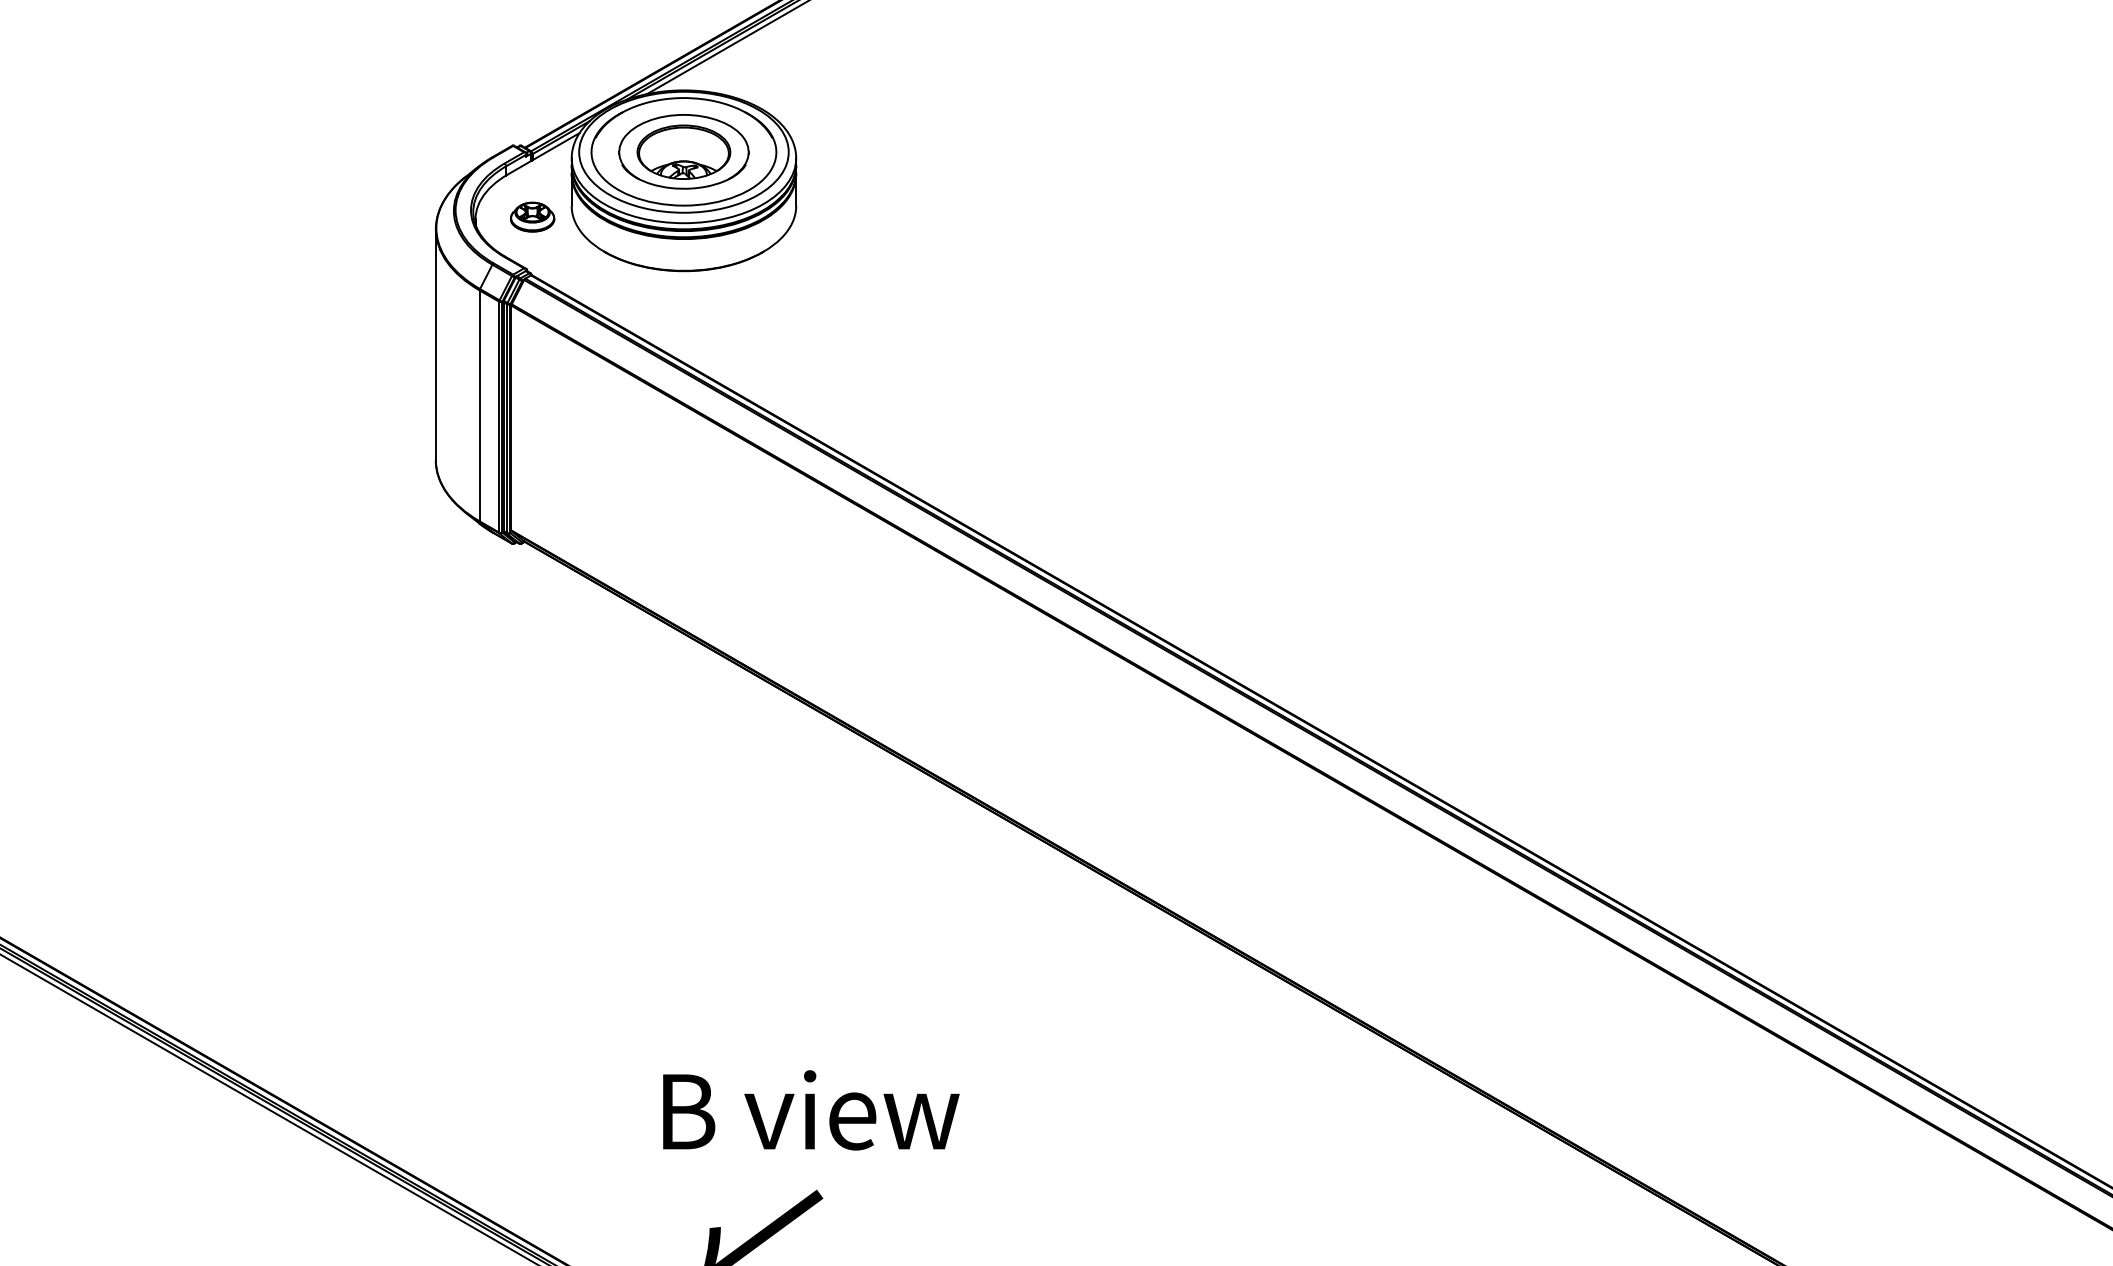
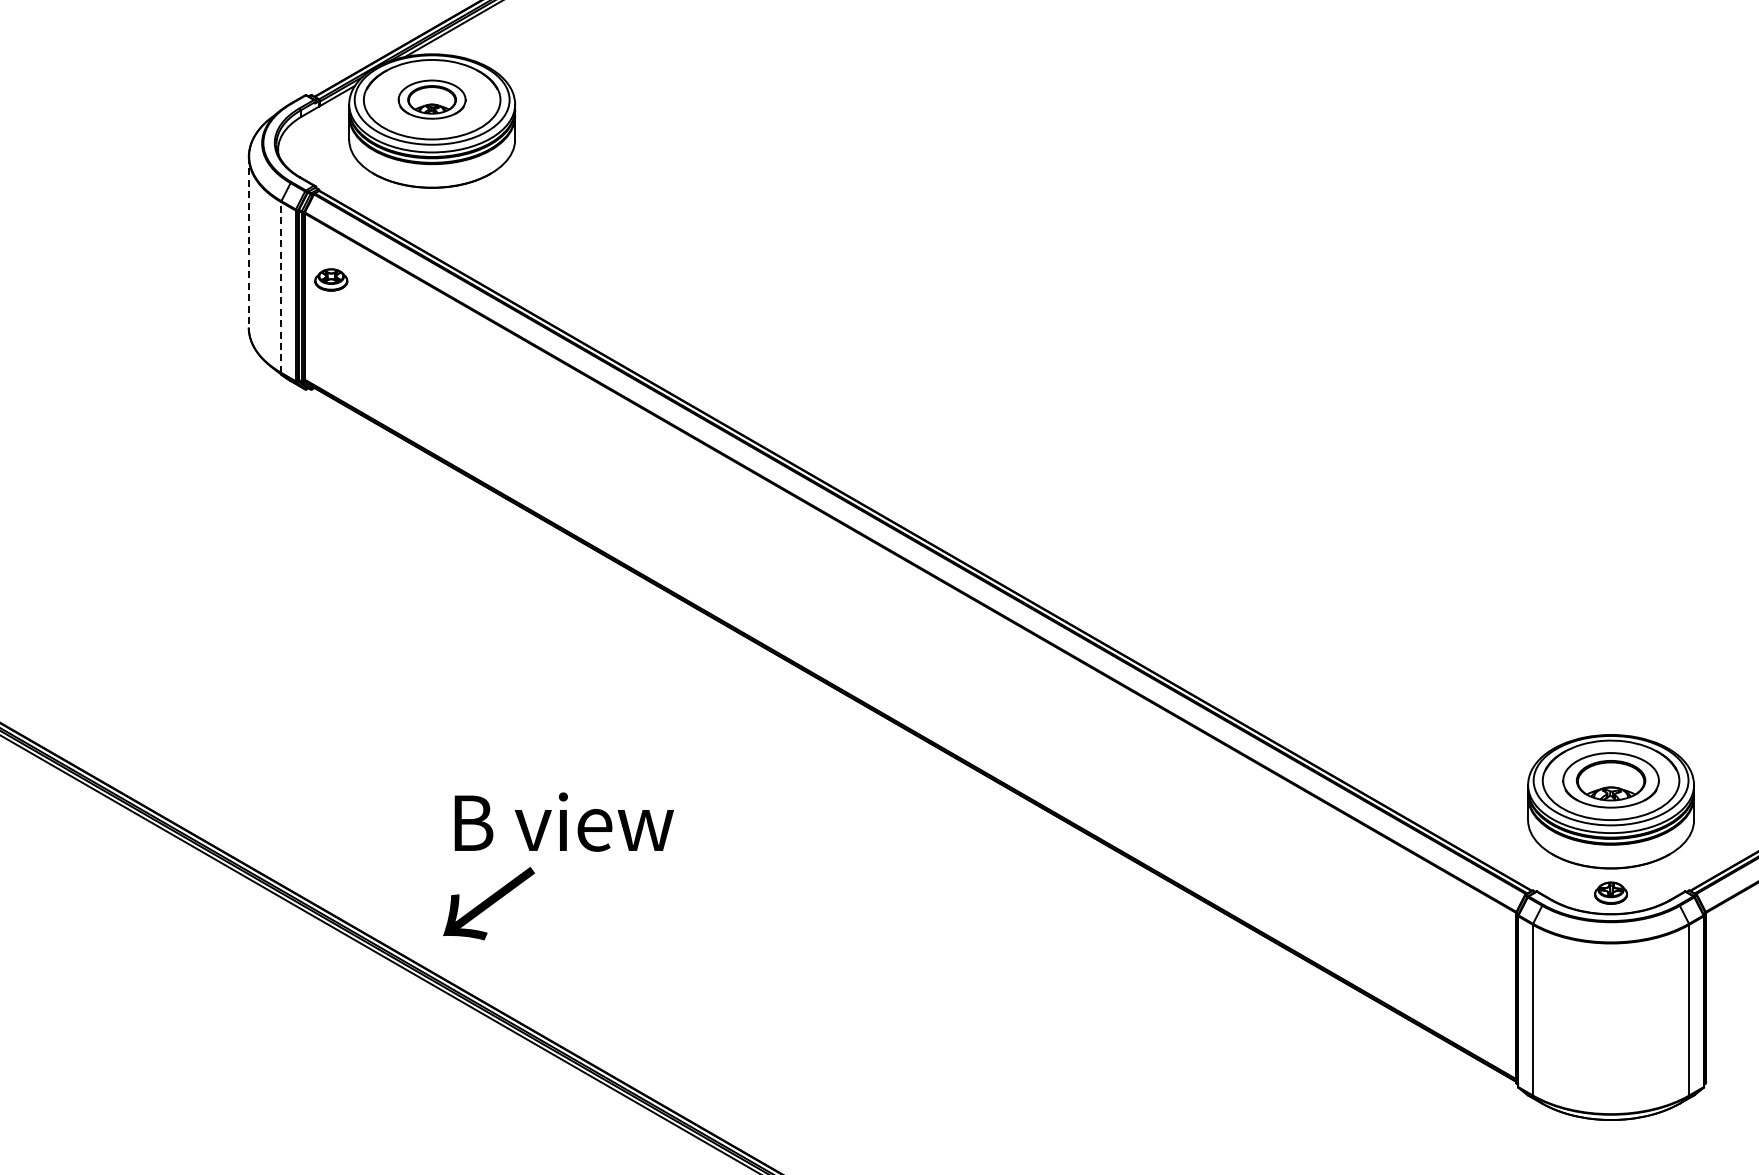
part: (683, 151) -> (431, 99), size x0.7
part: (532, 216) -> (331, 279), moved
line: (435, 345) -> (248, 242), solid -> dashed
line: (480, 404) -> (281, 286), solid -> dashed
text: (810, 1109) -> (563, 821), moved

